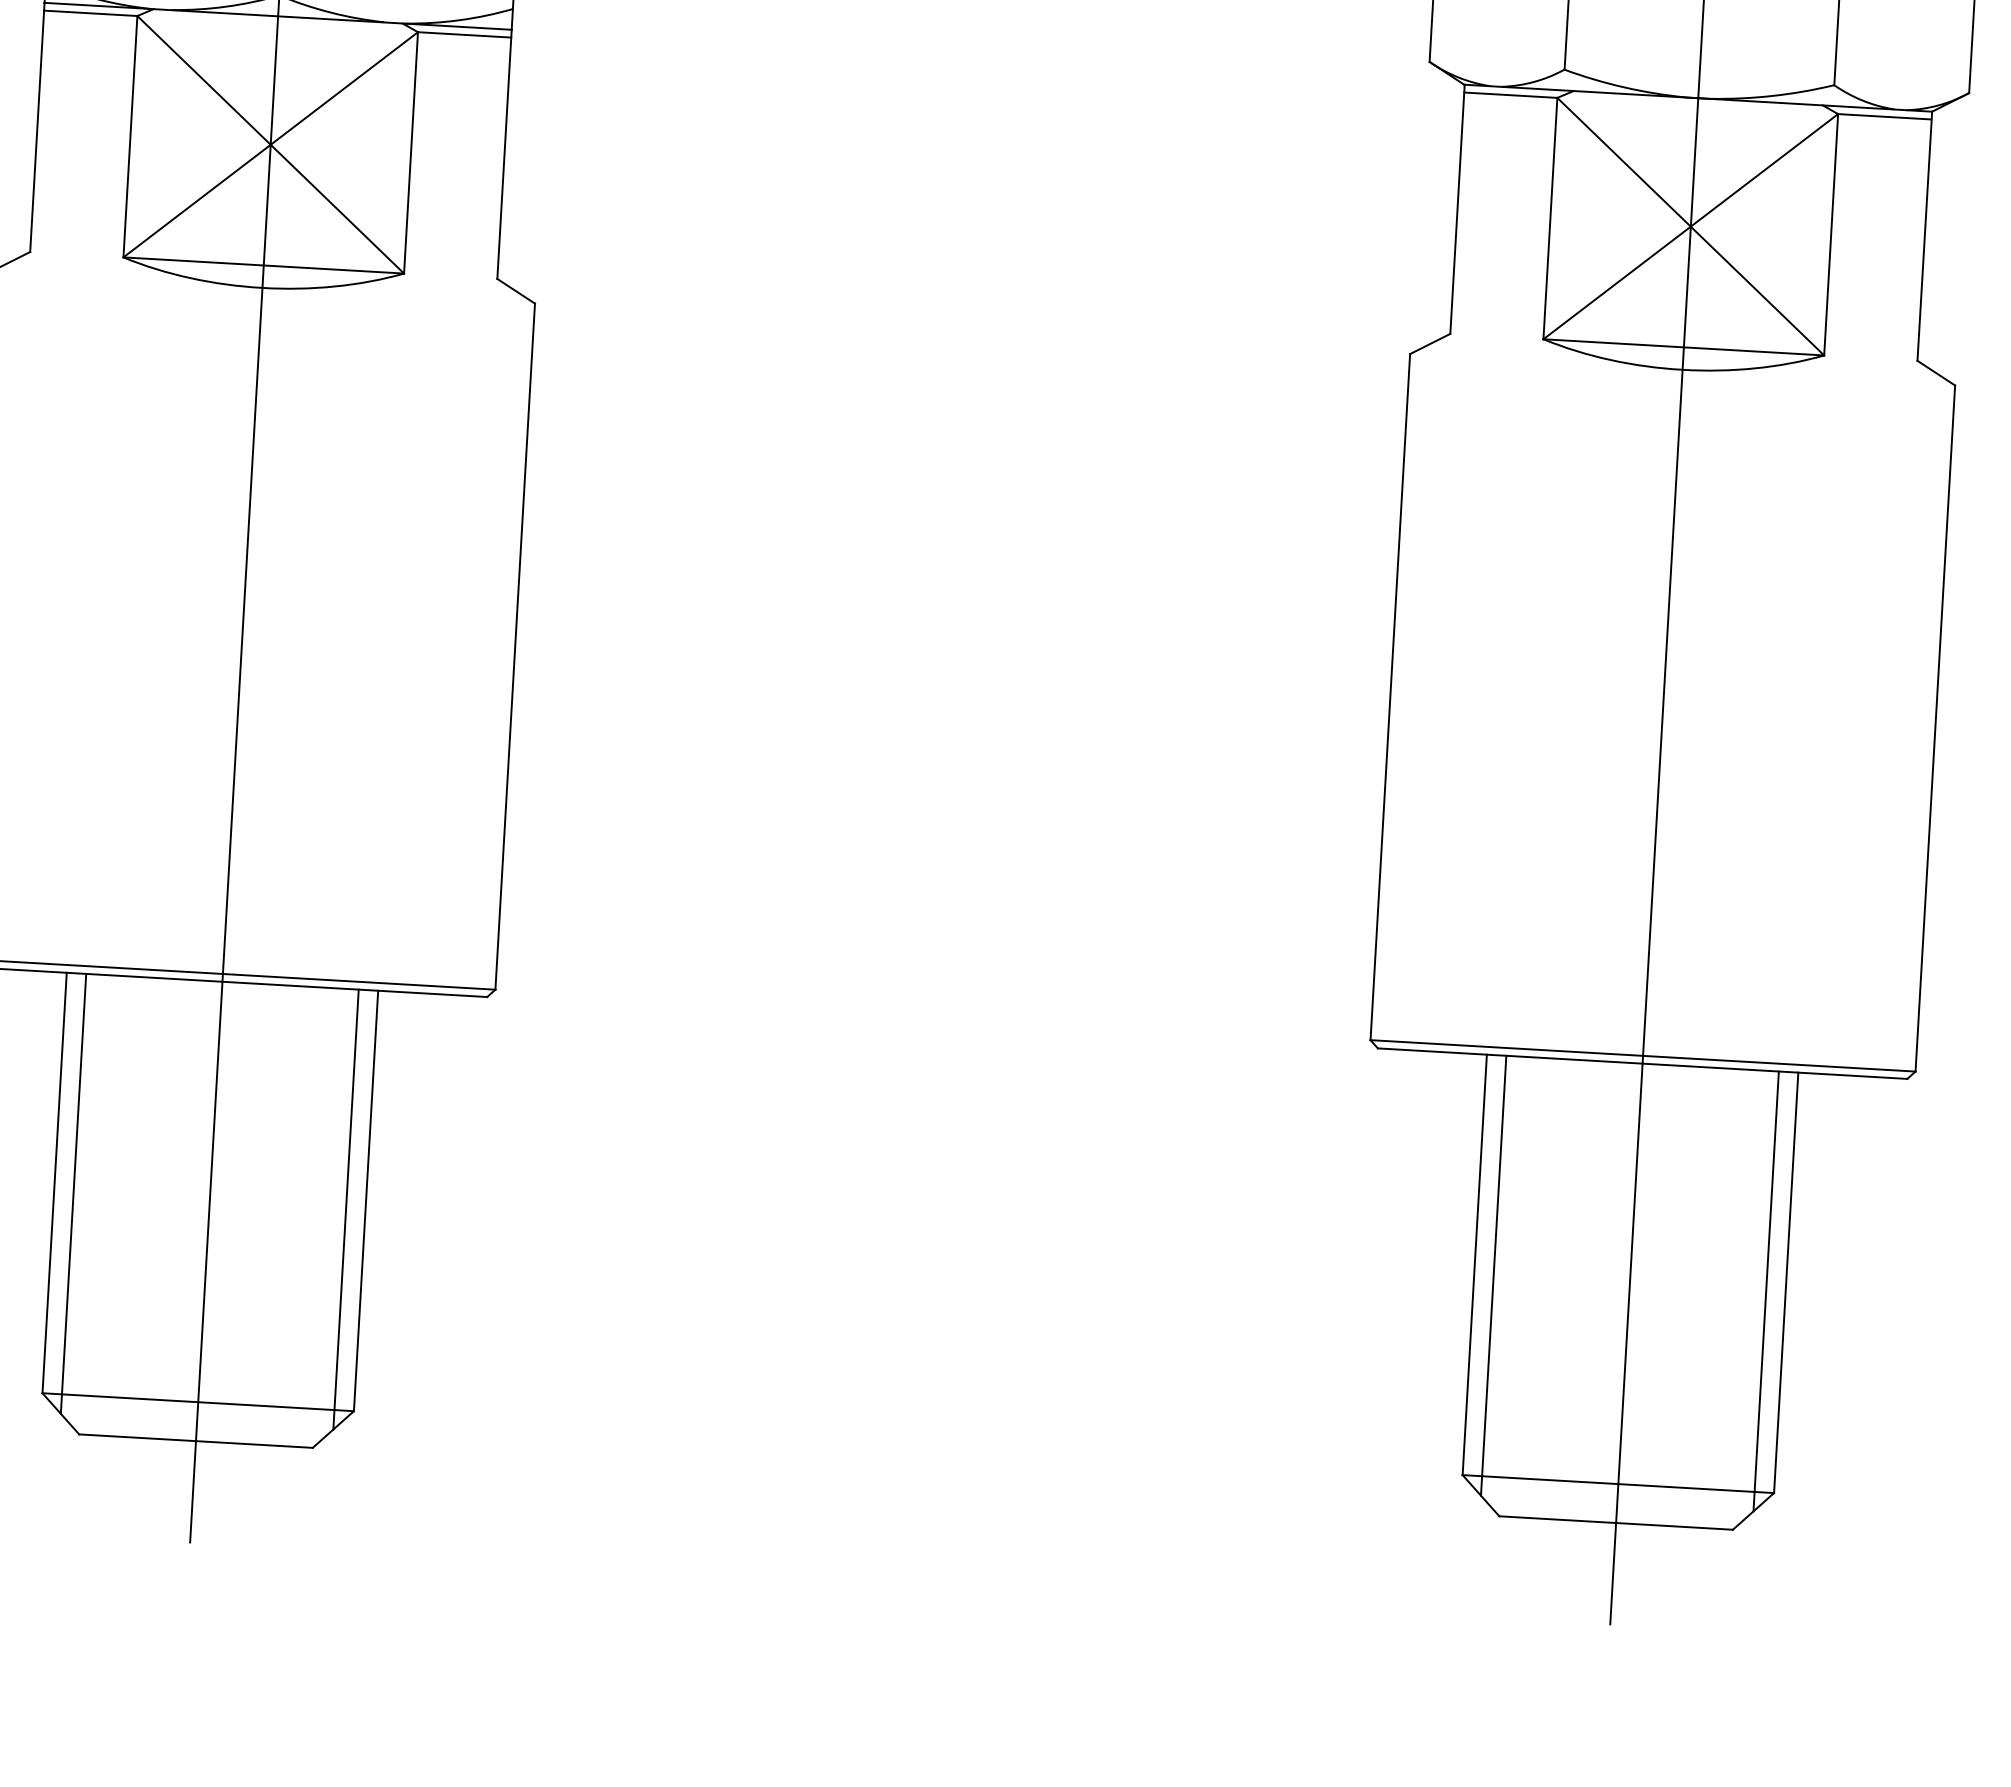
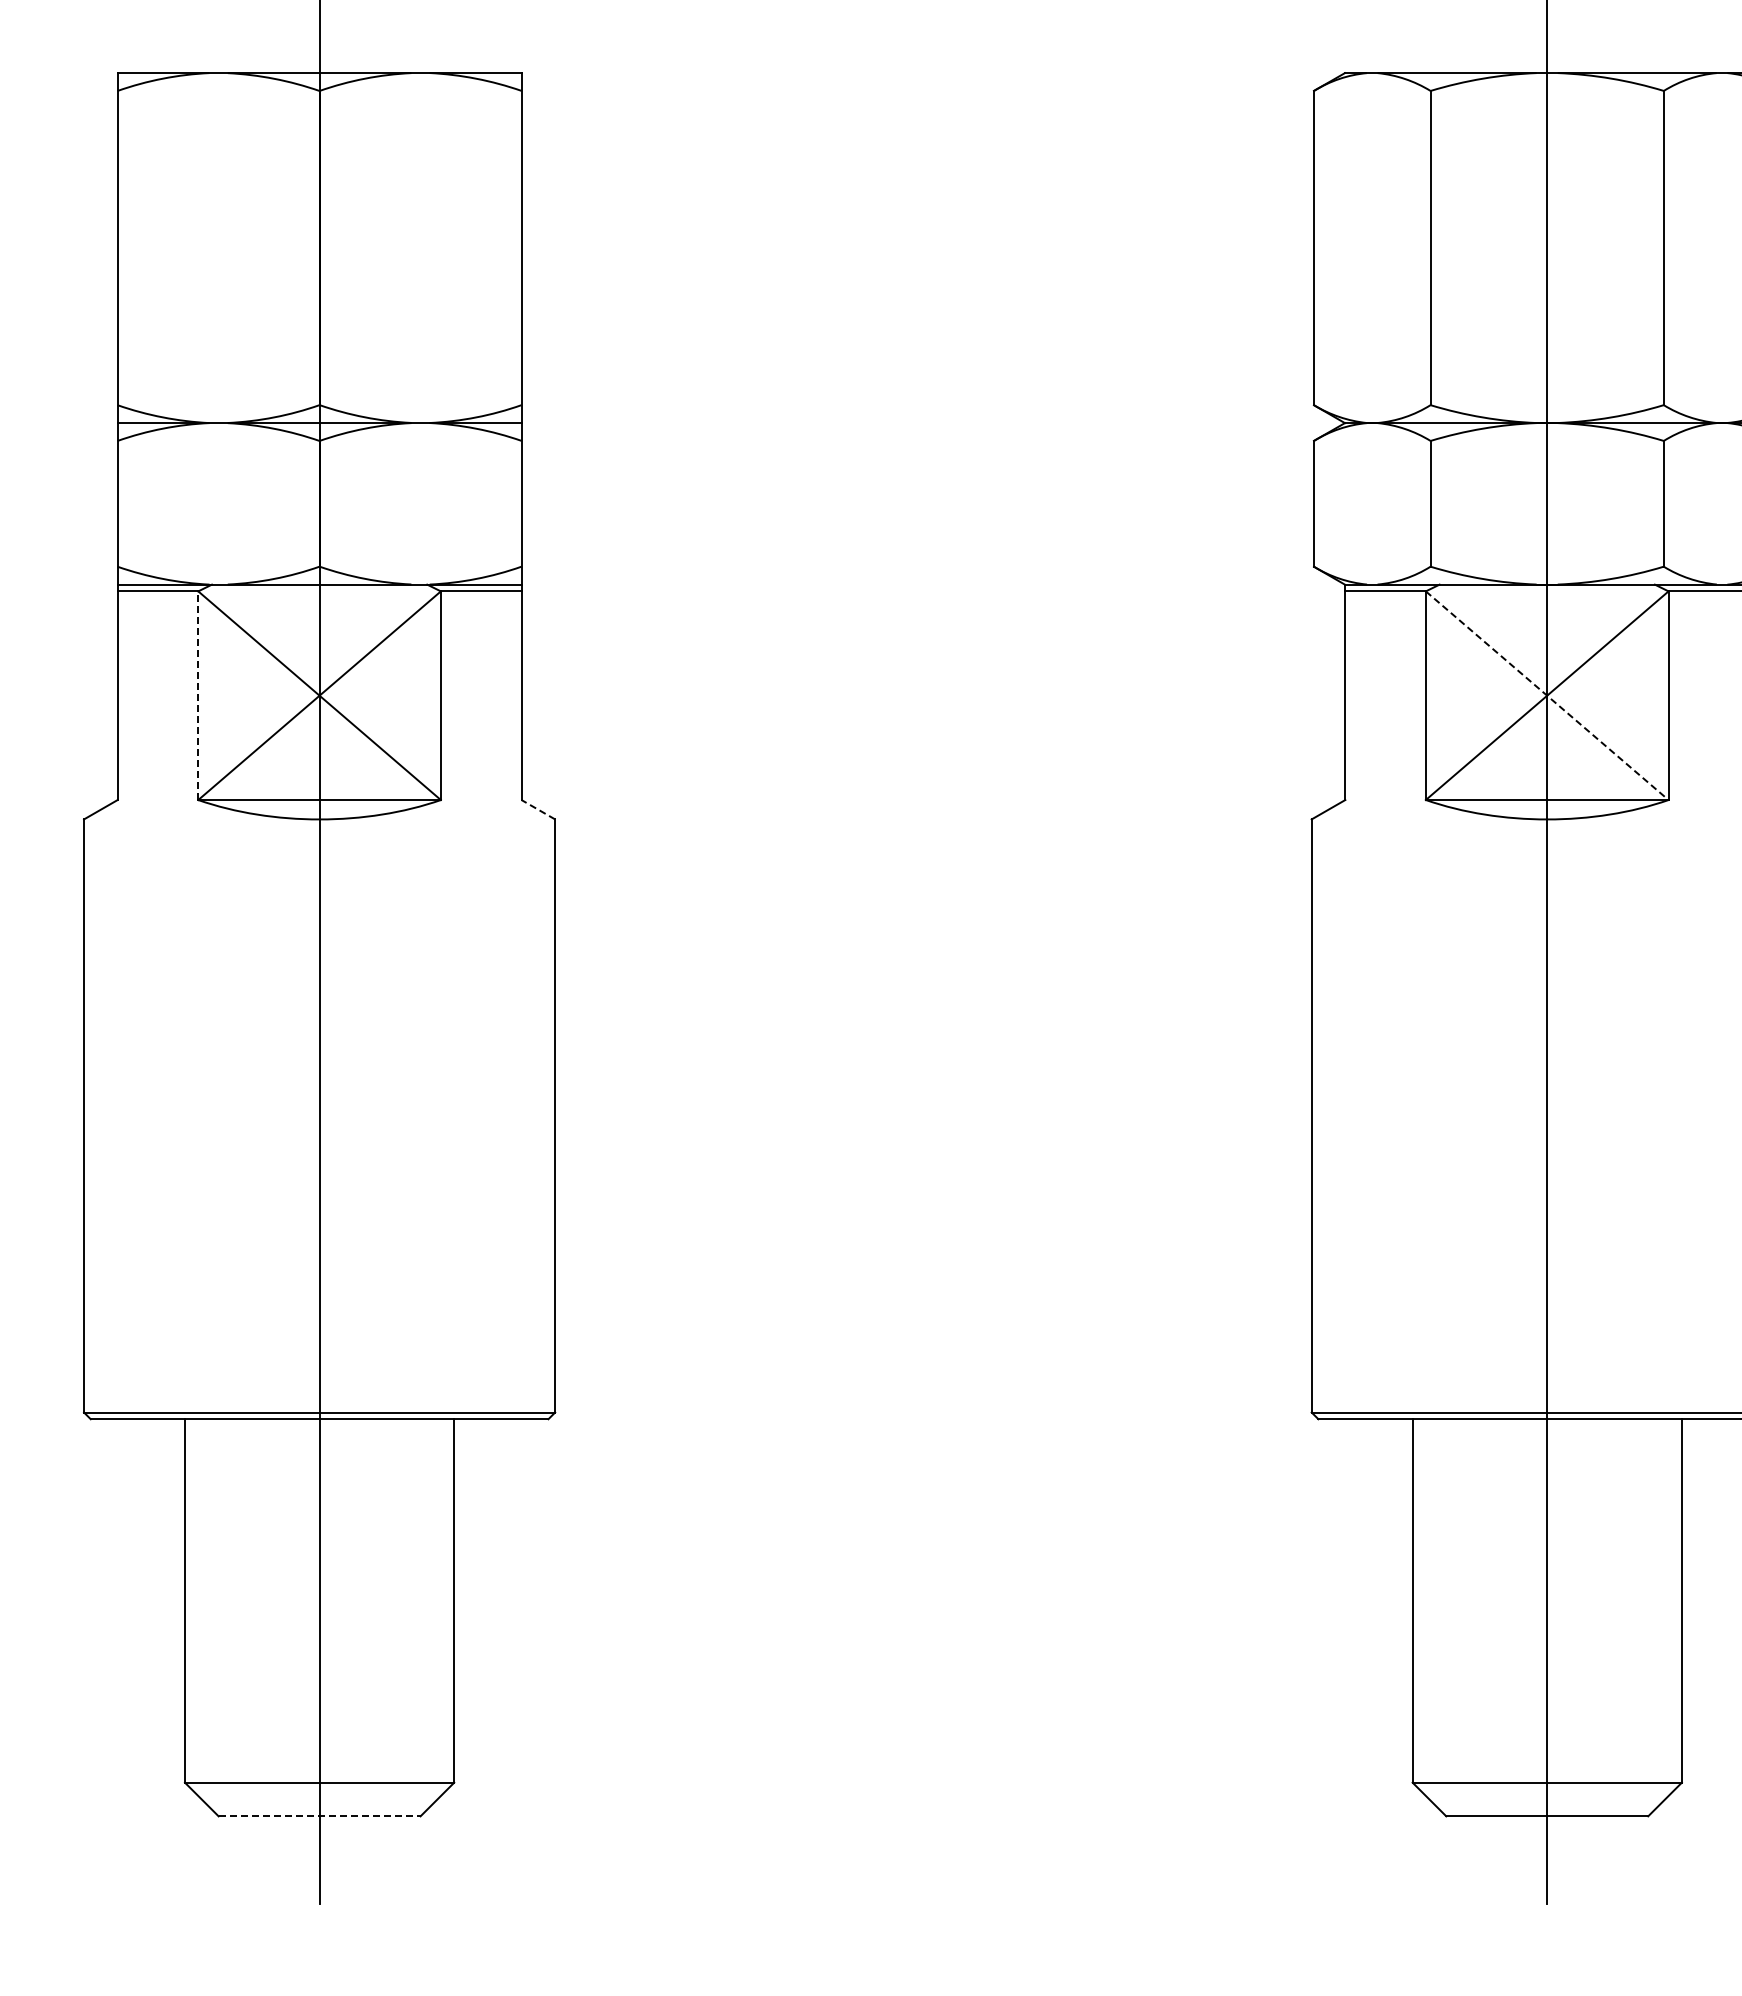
line: (130, 136) -> (198, 695), solid -> dashed
line: (1691, 227) -> (1547, 696), solid -> dashed
line: (515, 290) -> (537, 809), solid -> dashed
line: (73, 1193) -> (201, 1609), removed
line: (346, 1209) -> (437, 1609), removed
line: (1493, 1275) -> (1429, 1609), removed
line: (1766, 1291) -> (1665, 1609), removed
line: (195, 1441) -> (319, 1816), solid -> dashed

